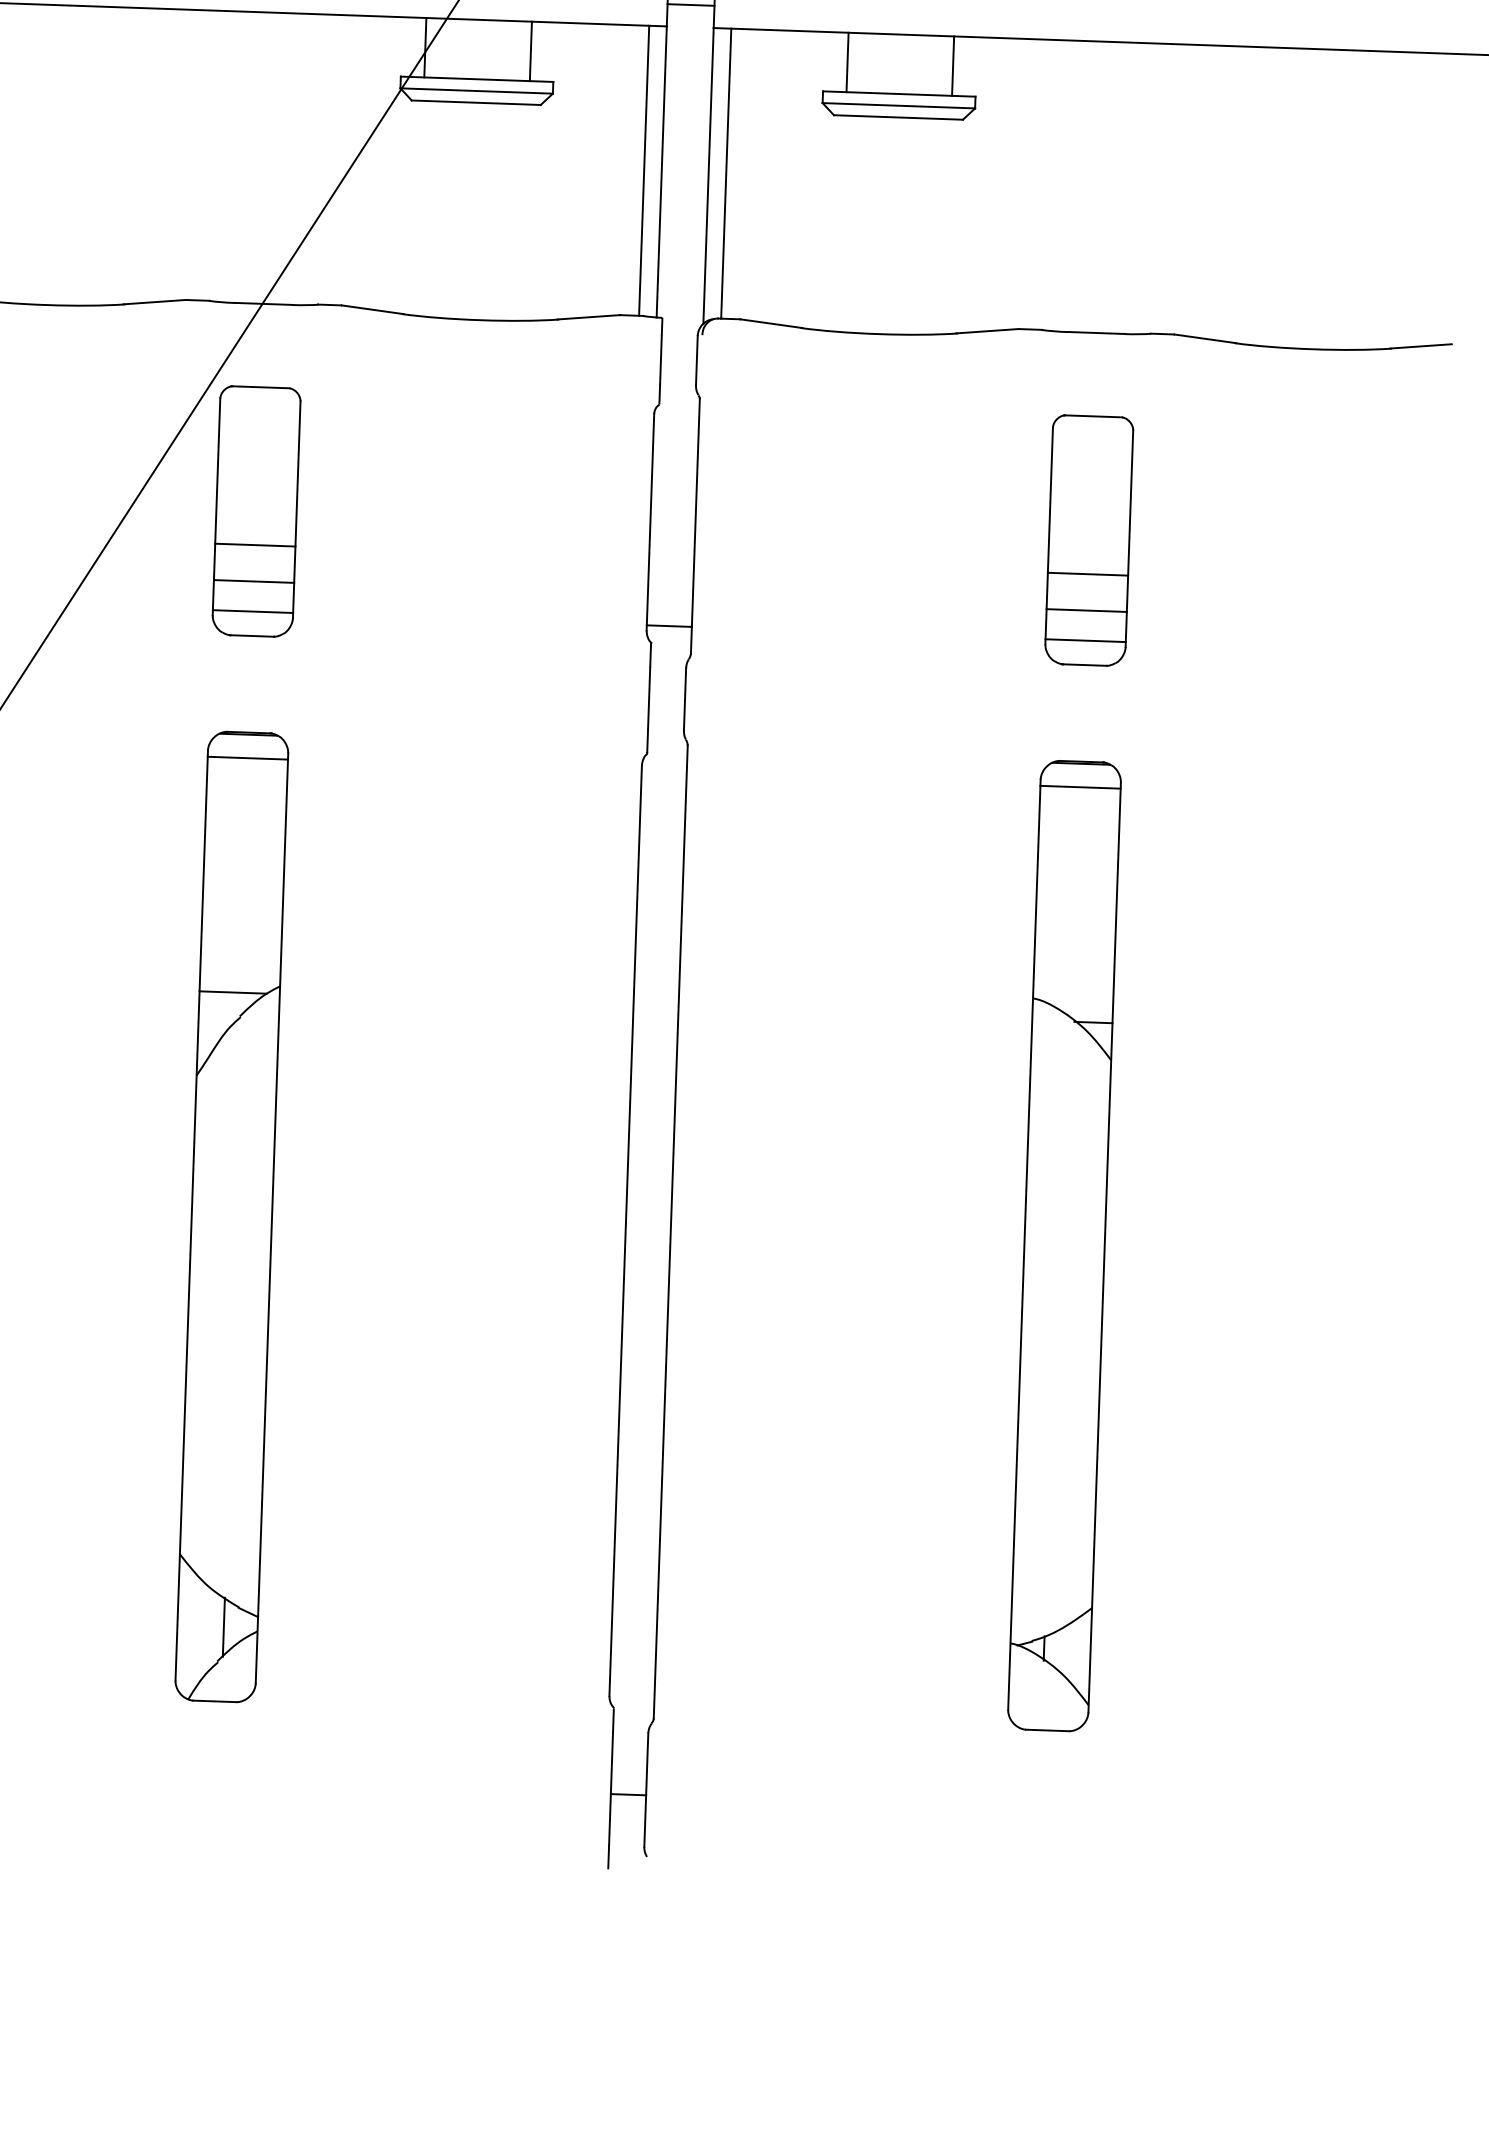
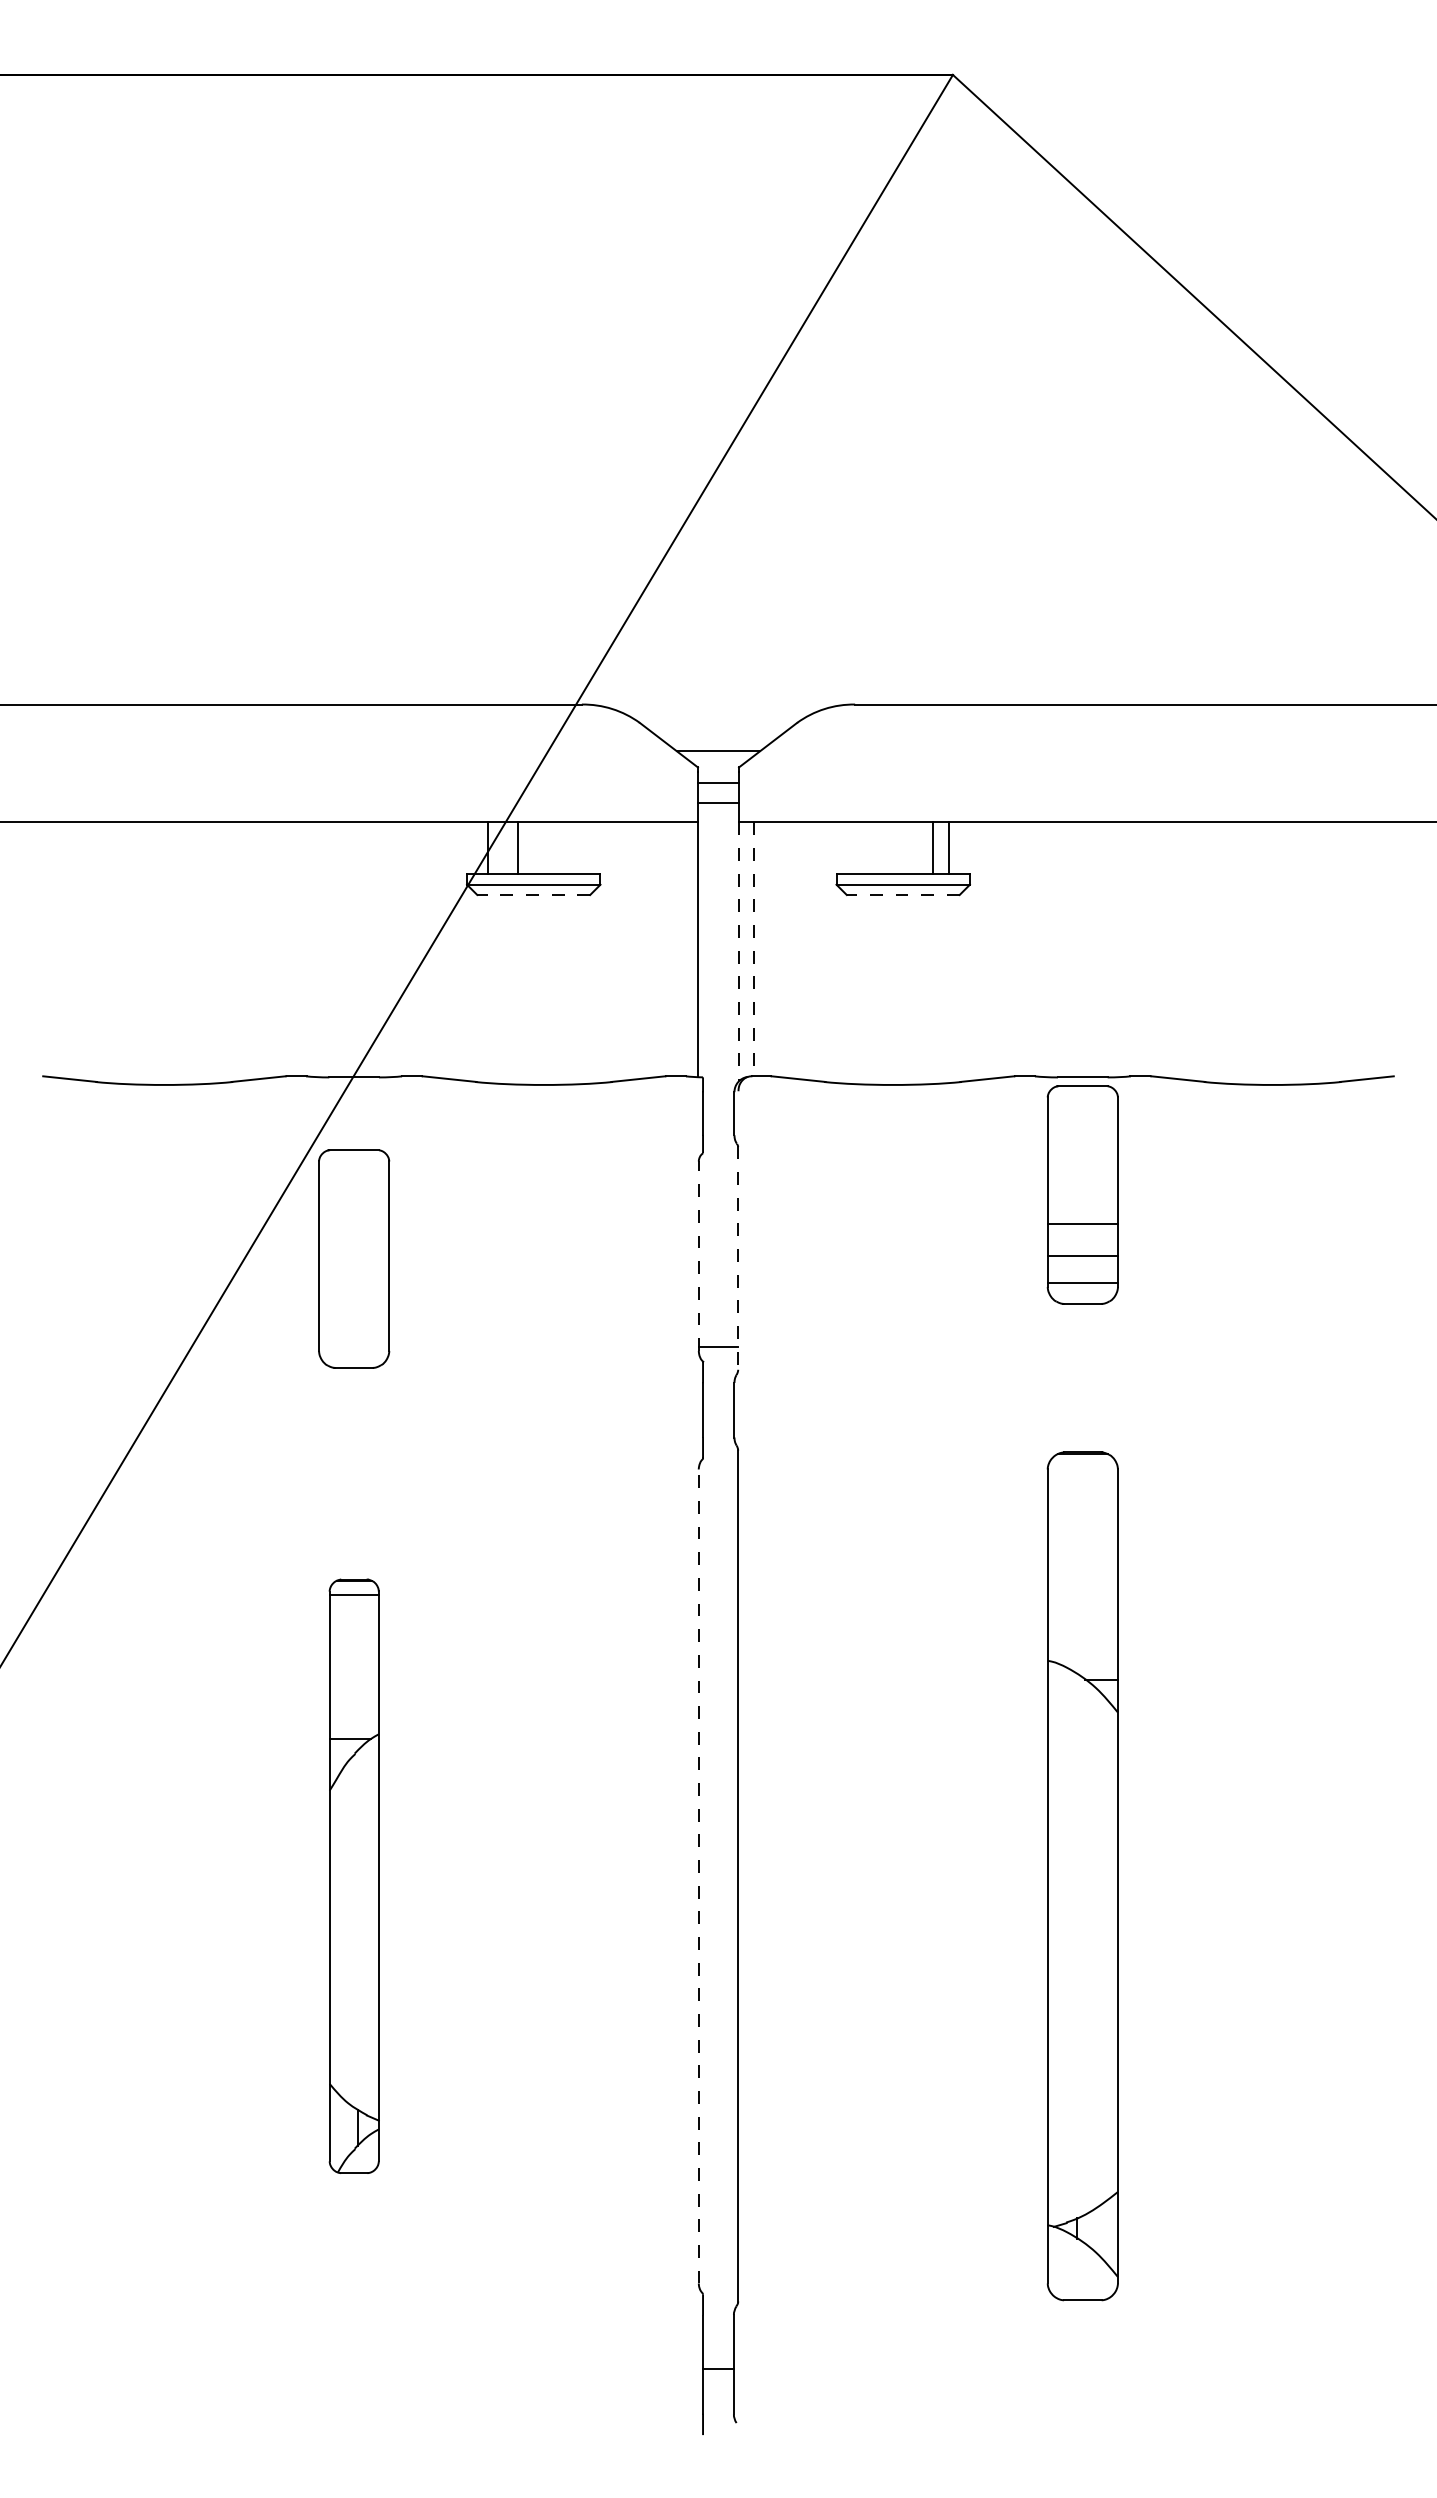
line: (530, 51) -> (517, 848), moved
line: (848, 62) -> (933, 848), moved
line: (475, 103) -> (533, 895), solid -> dashed
line: (897, 118) -> (902, 895), solid -> dashed
line: (644, 170) -> (682, 949), removed
line: (726, 173) -> (754, 949), solid -> dashed
line: (709, 176) -> (739, 952), solid -> dashed
line: (650, 522) -> (698, 1256), solid -> dashed
line: (695, 526) -> (738, 1258), solid -> dashed
part: (1088, 540) -> (1082, 1194), moved
line: (255, 545) -> (354, 1288), removed
line: (254, 581) -> (354, 1320), removed
line: (253, 611) -> (354, 1346), removed
line: (1080, 786) -> (1082, 1474), removed
part: (232, 1217) -> (354, 1876), size x0.7
line: (625, 1229) -> (698, 1875), solid -> dashed

